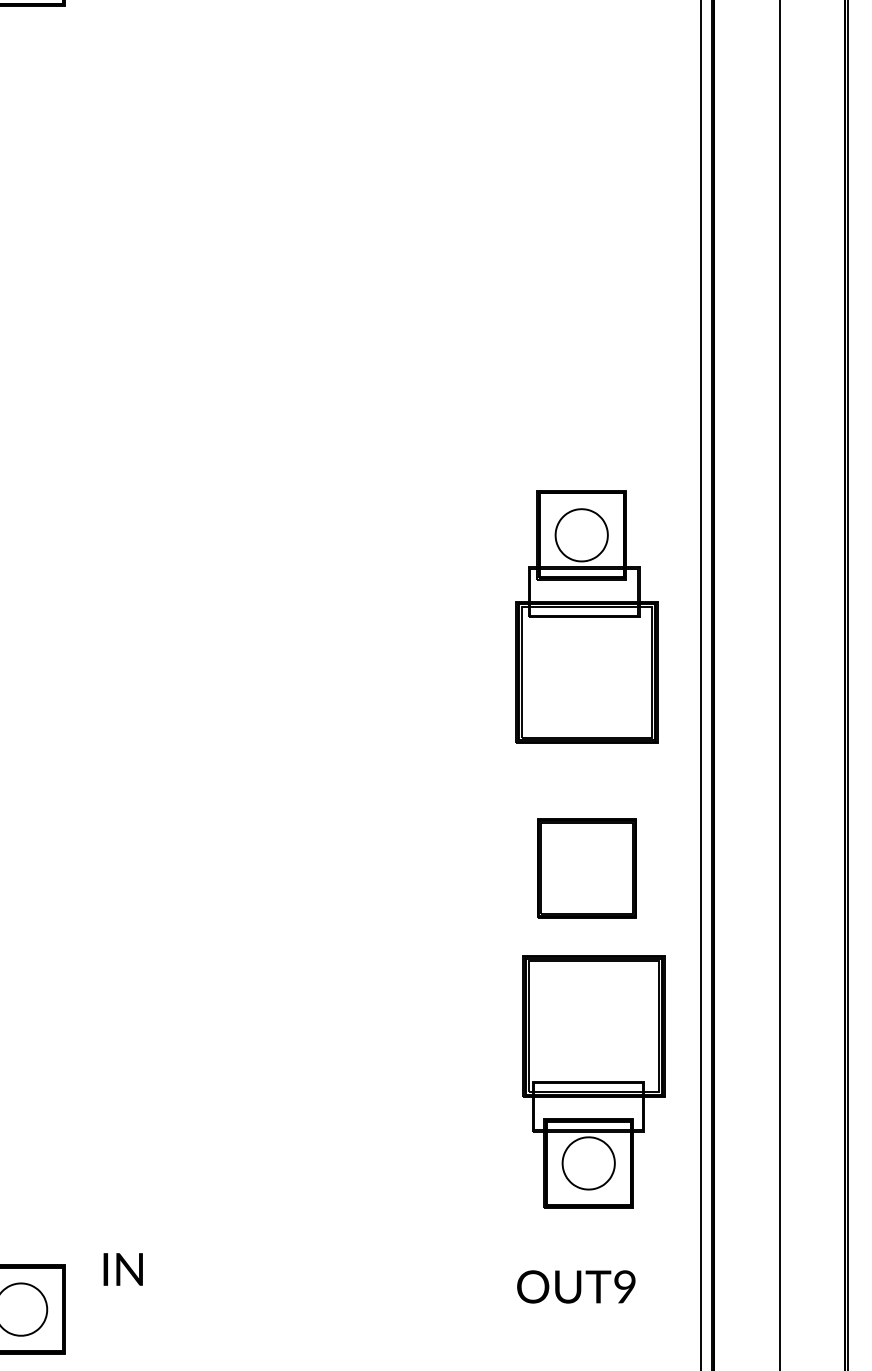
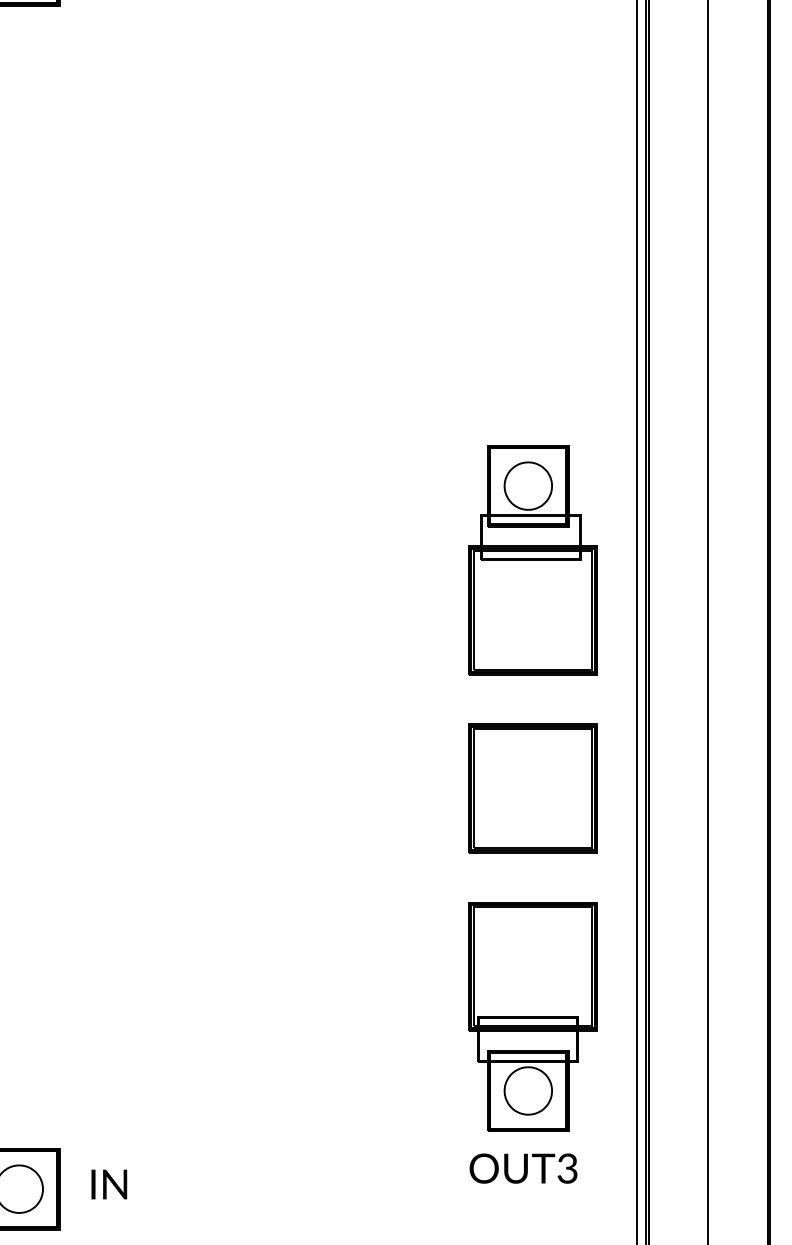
part: (586, 868) -> (532, 788), size x1.43
part: (593, 1081) -> (532, 1016), moved
text: (122, 1269) -> (108, 1184), moved
text: (624, 1286) -> (567, 1168), OUT9 -> OUT3

